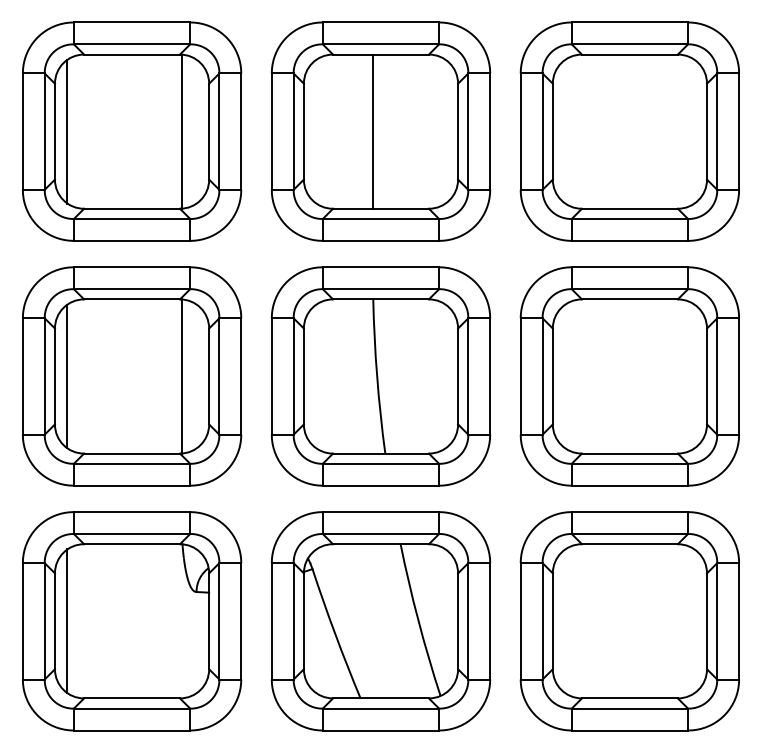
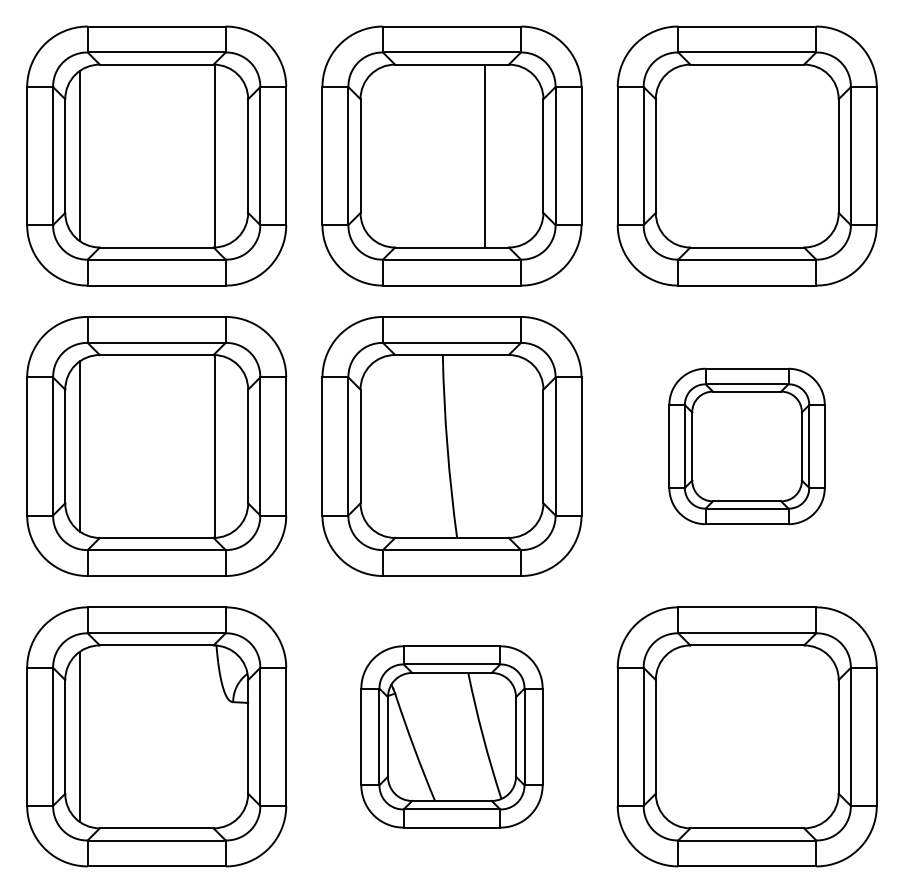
line: (372, 131) -> (484, 155), moved
part: (629, 376) -> (746, 446), size x0.6
part: (380, 621) -> (451, 737), size x0.7

